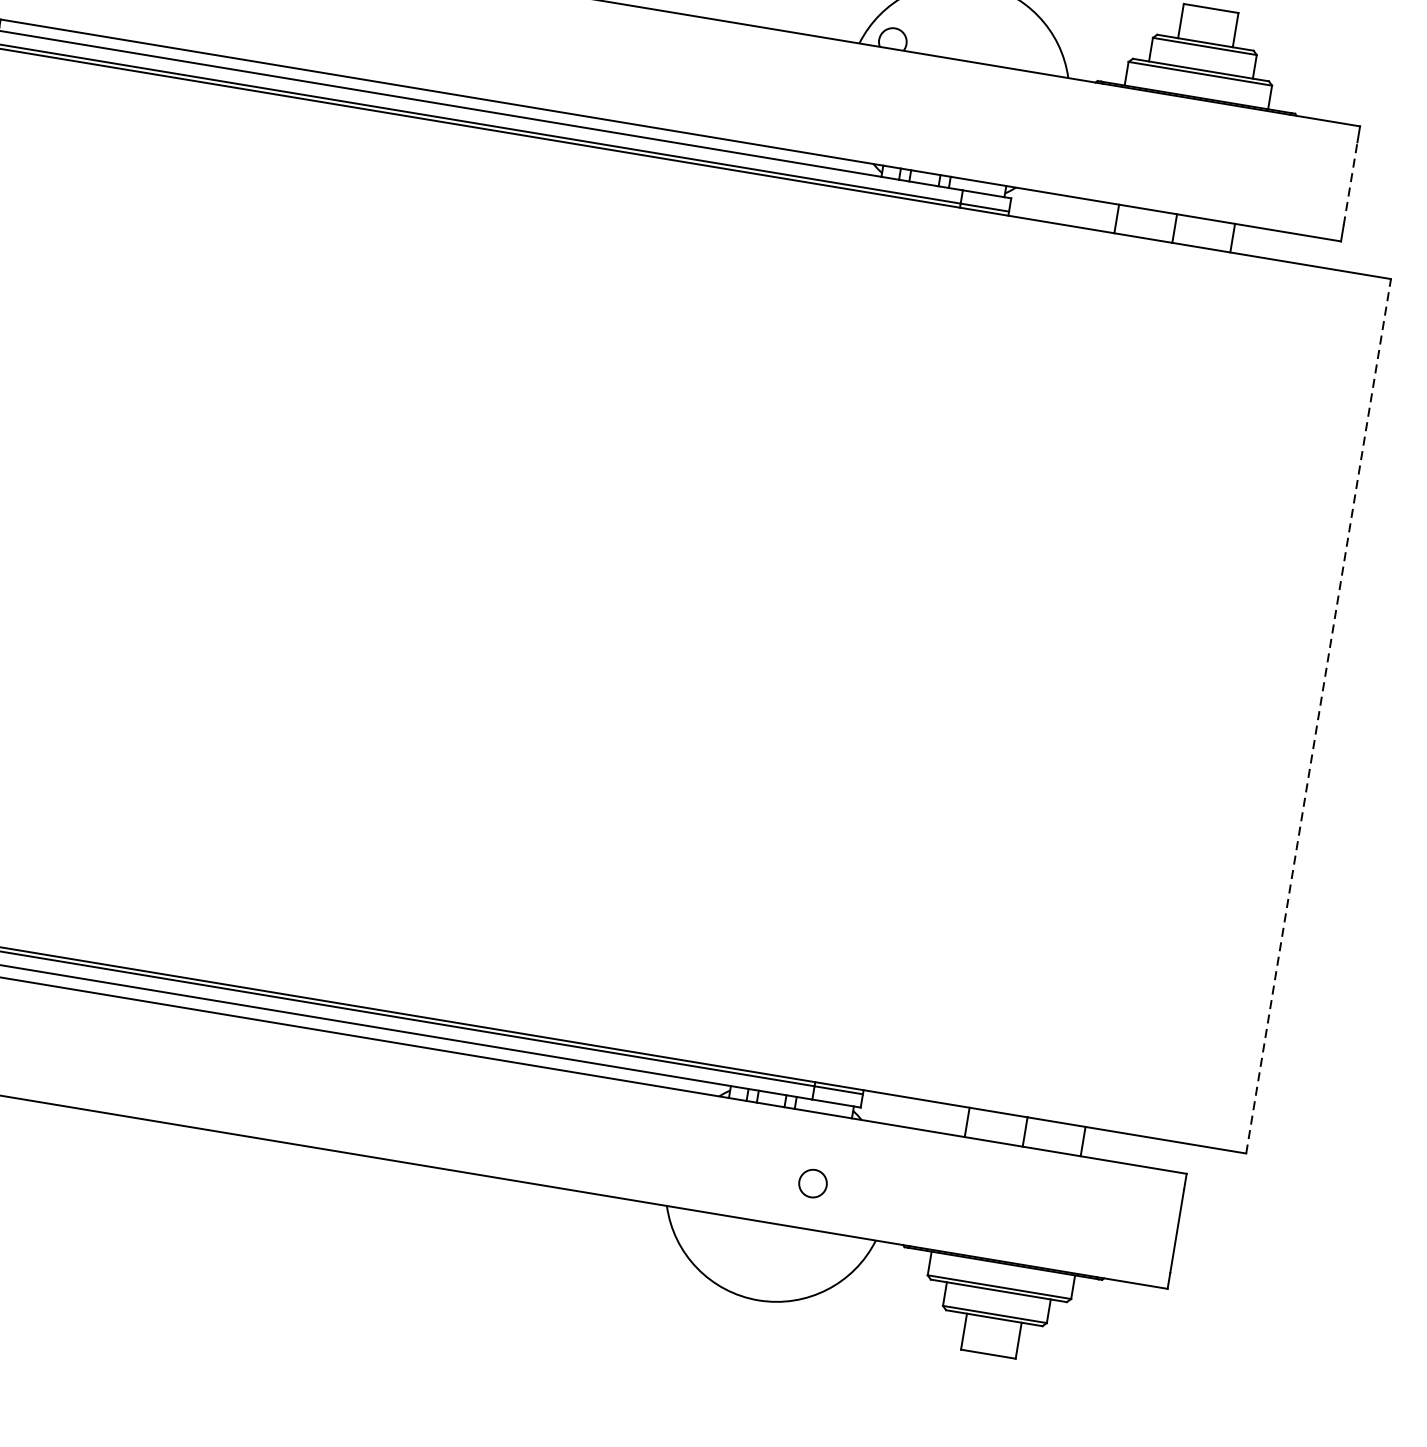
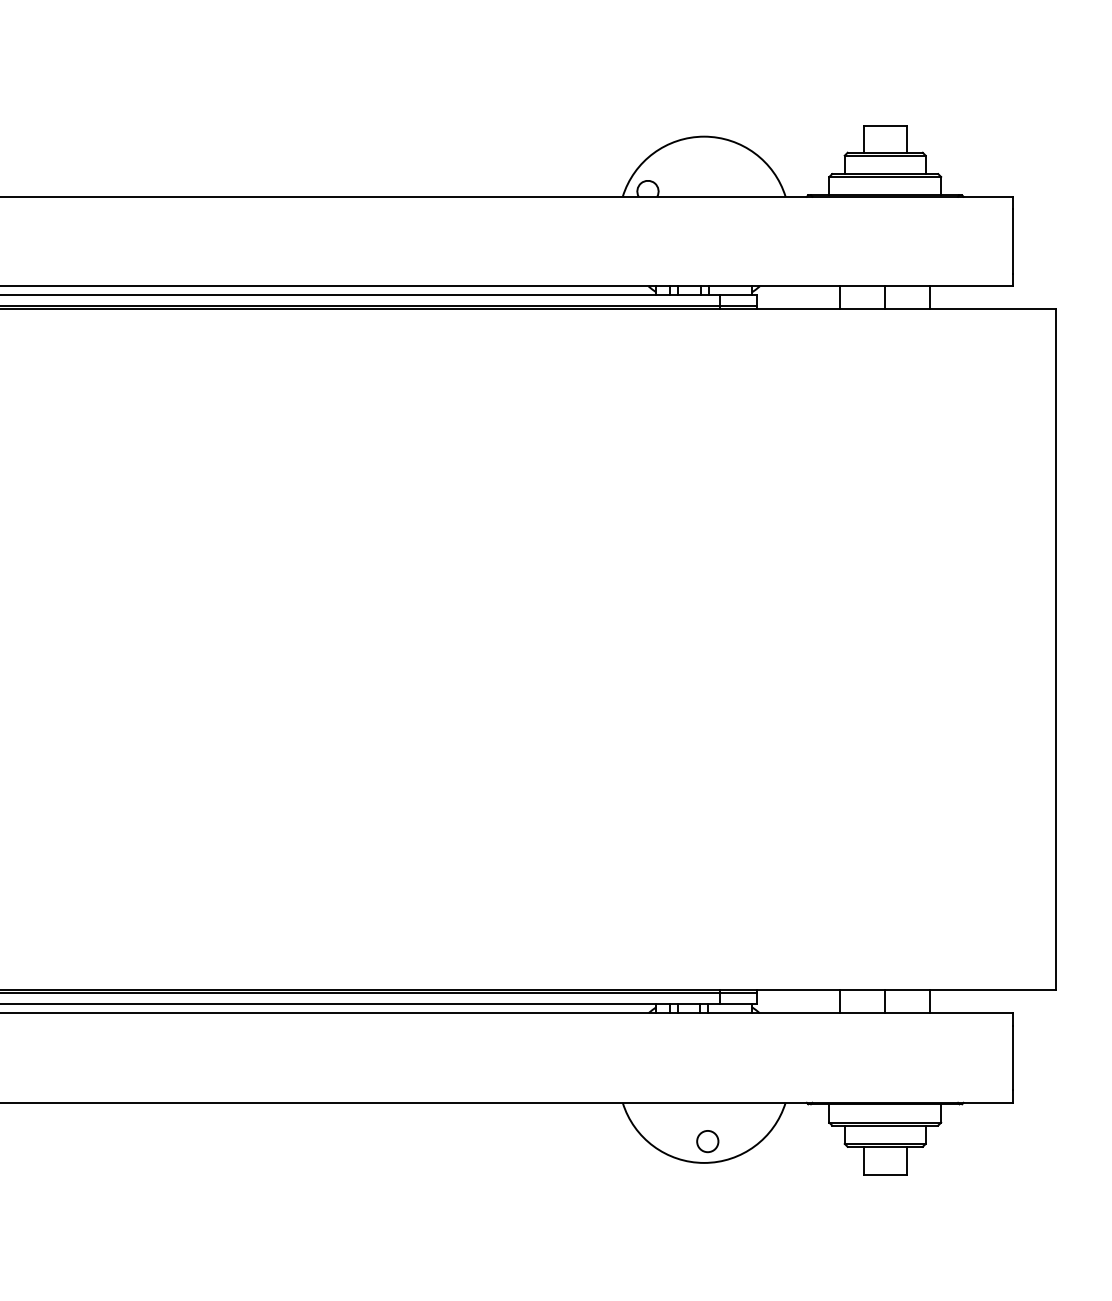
line: (1351, 183) -> (1013, 241), dashed -> solid
line: (1318, 716) -> (1055, 649), dashed -> solid
circle: (812, 1183) -> (707, 1141), moved

